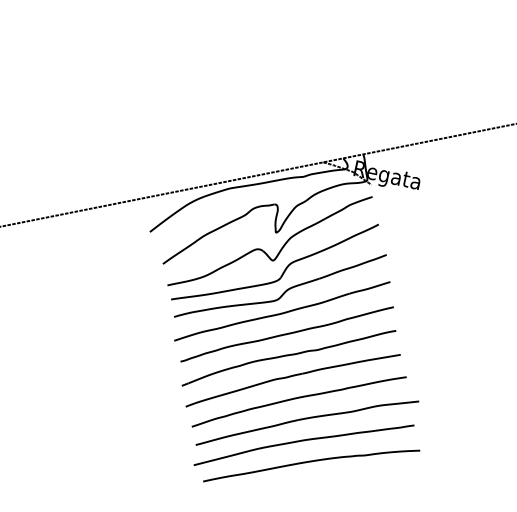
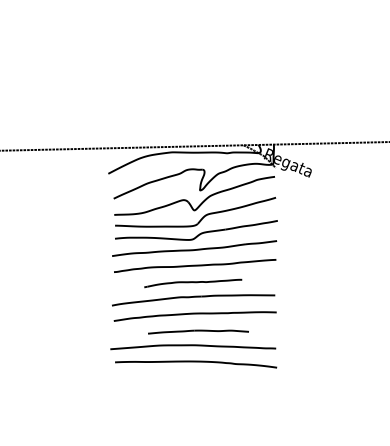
part: (287, 358) -> (192, 283), size x0.6
part: (307, 420) -> (198, 331), size x0.6

